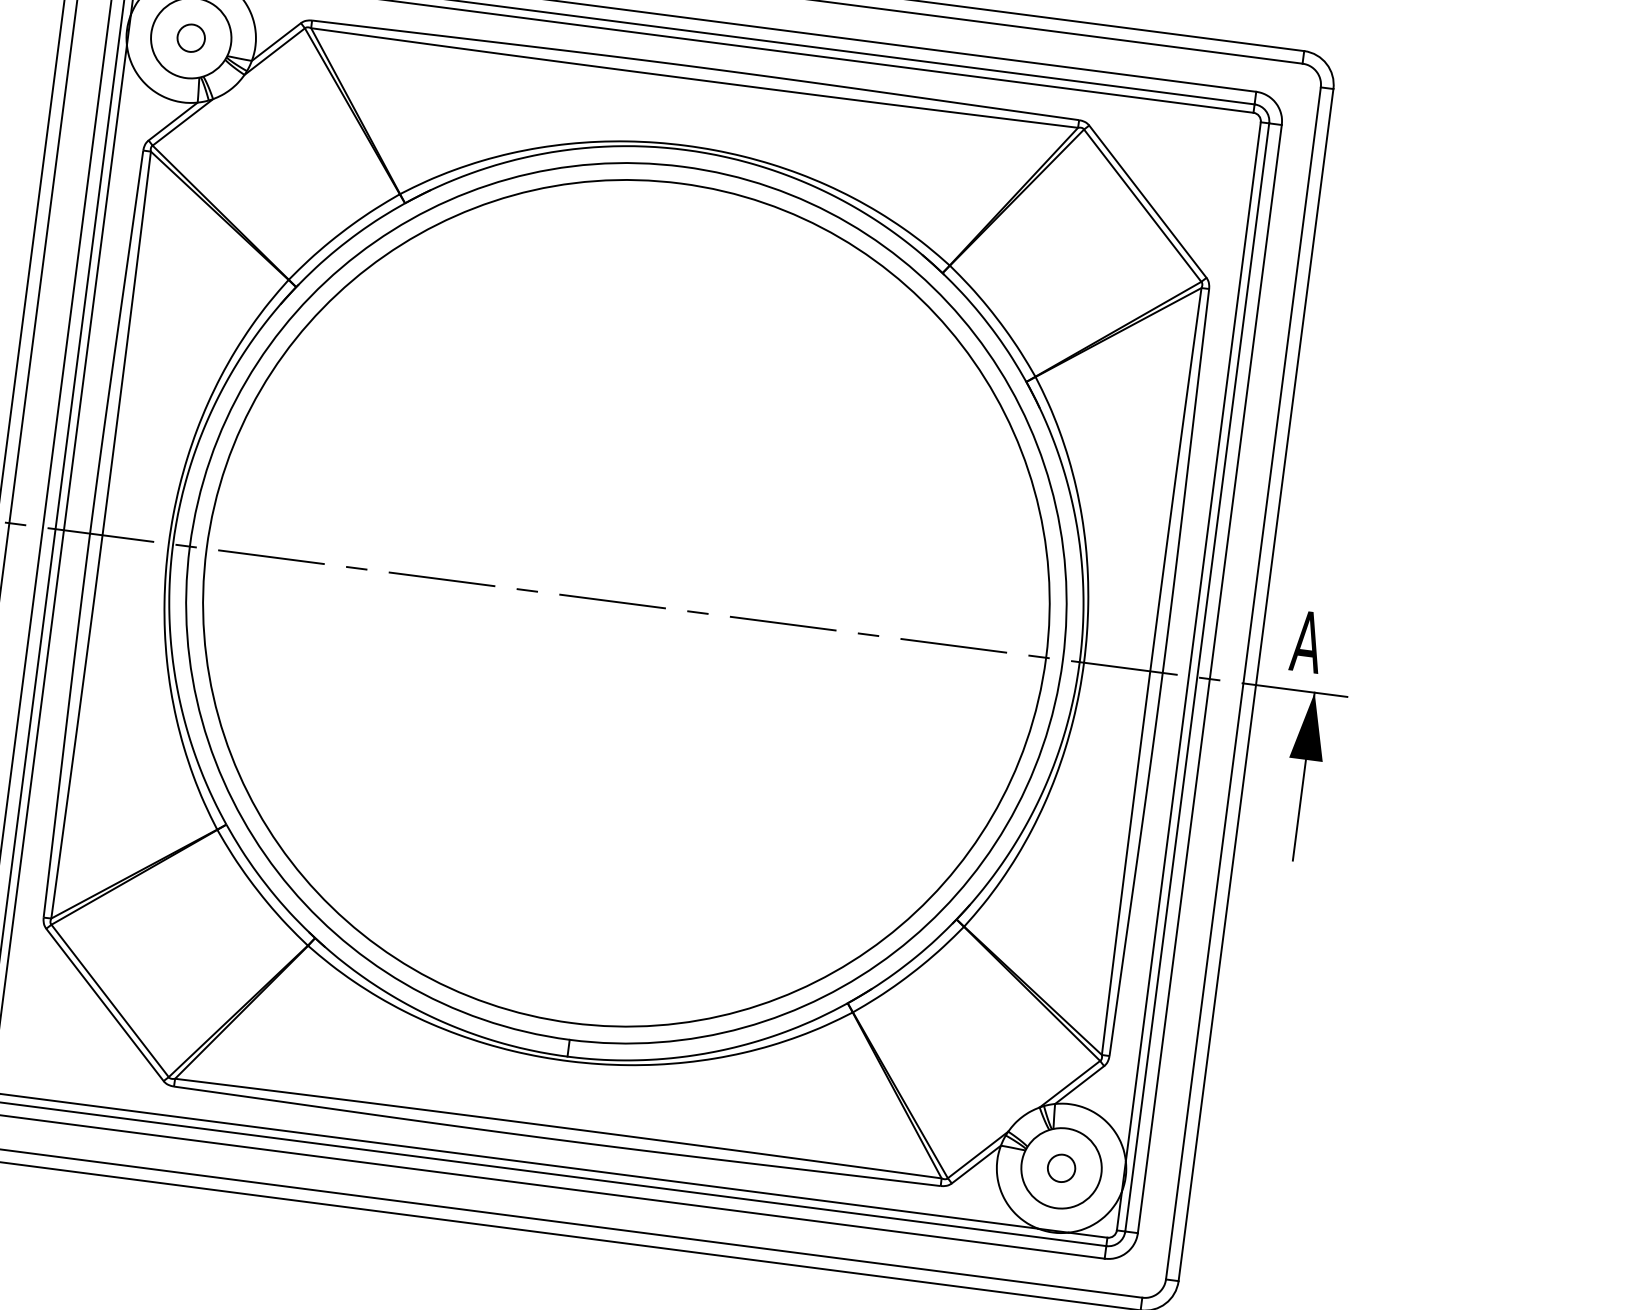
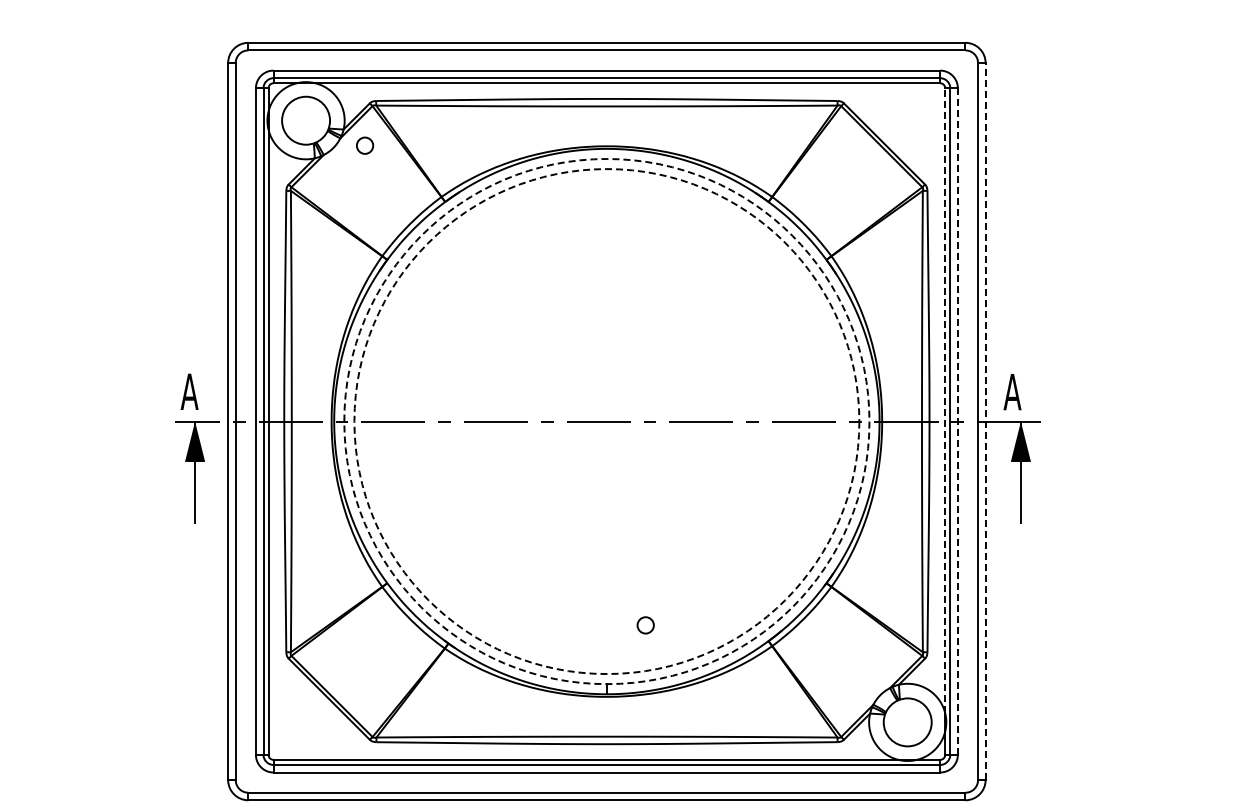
circle: (192, 37) -> (365, 145), moved
circle: (625, 603) -> (606, 421), solid -> dashed
circle: (625, 603) -> (606, 421), solid -> dashed
line: (1193, 641) -> (945, 400), solid -> dashed
line: (1209, 680) -> (957, 422), solid -> dashed
line: (1255, 684) -> (985, 421), solid -> dashed
circle: (1061, 1168) -> (645, 625), moved

